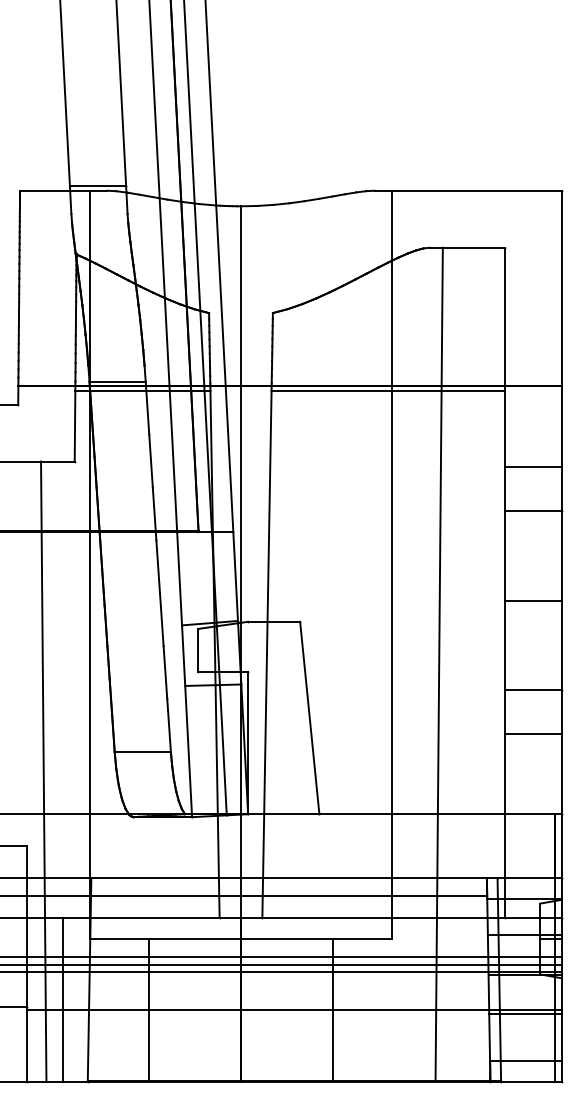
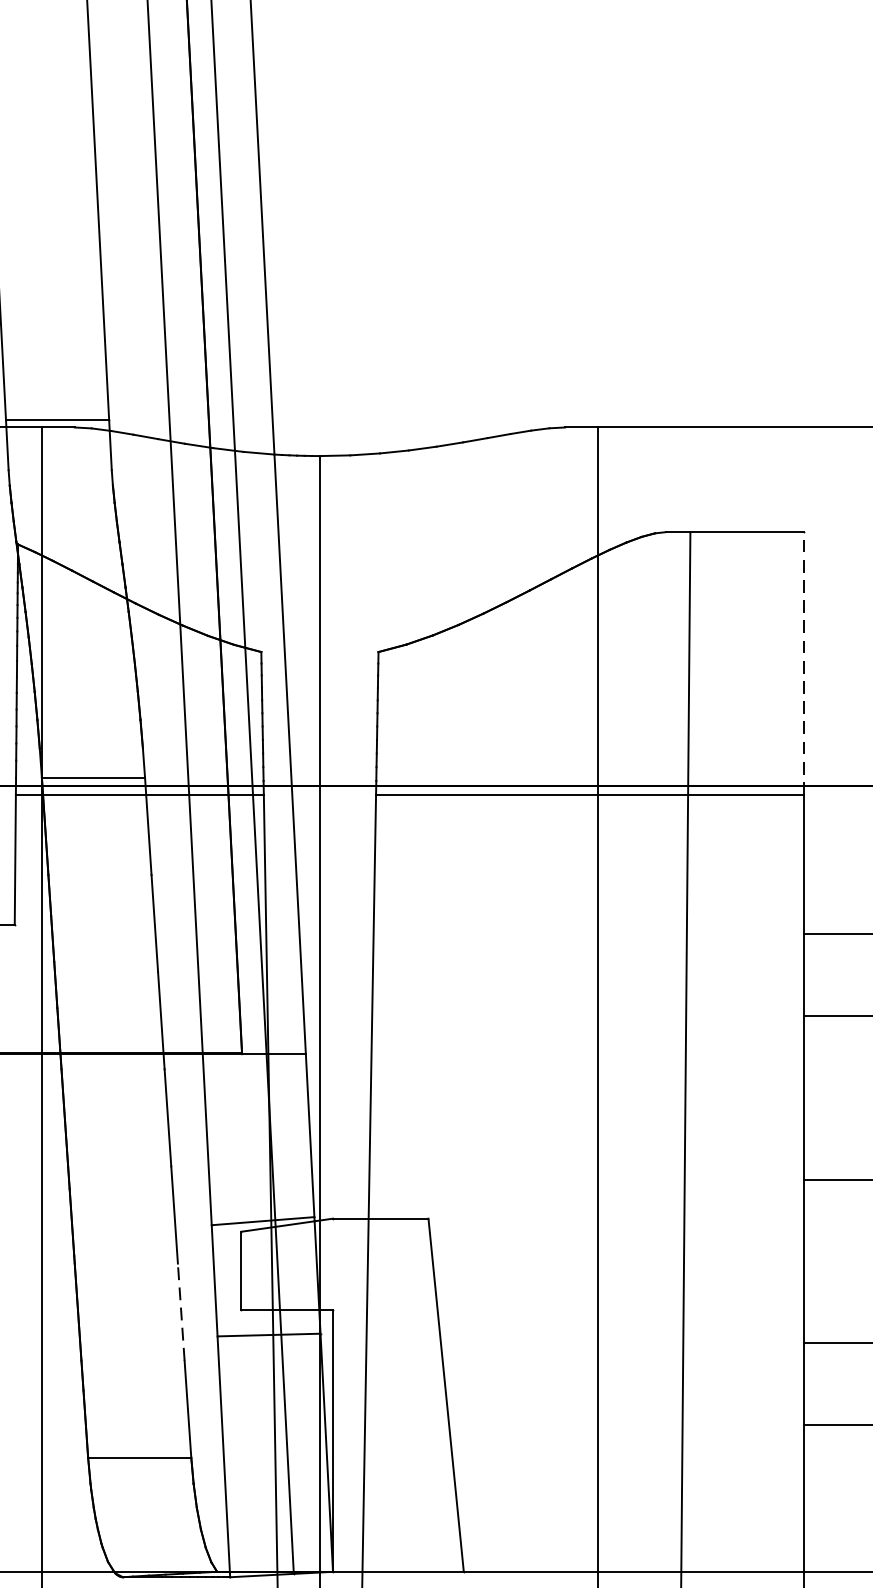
line: (504, 319) -> (803, 663), solid -> dashed
line: (165, 672) -> (181, 1311), solid -> dashed

